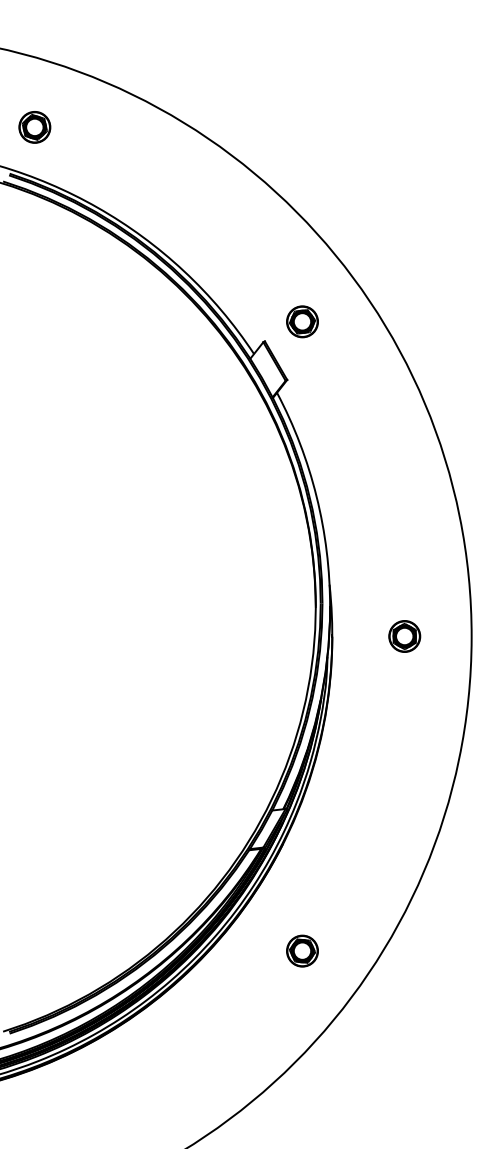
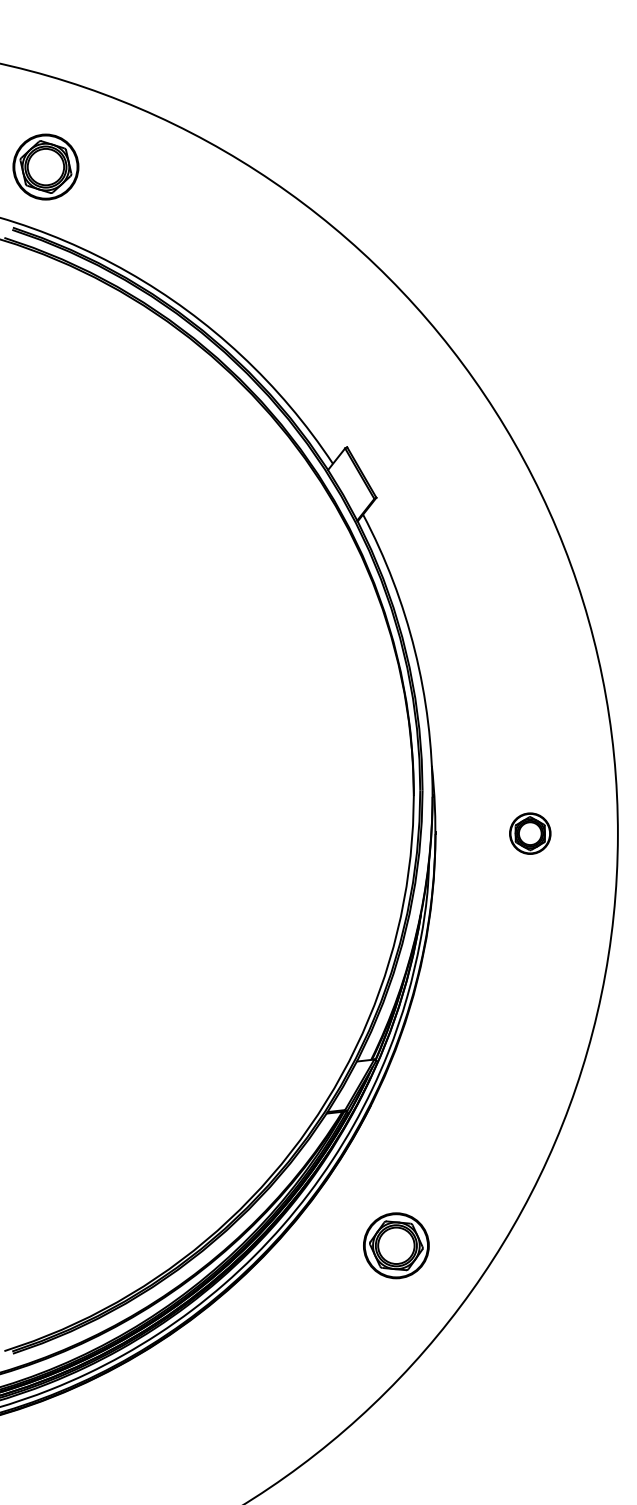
part: (34, 126) -> (45, 166), size x1.6
part: (302, 321) -> (396, 421), removed
part: (302, 951) -> (396, 1245), size x1.6

